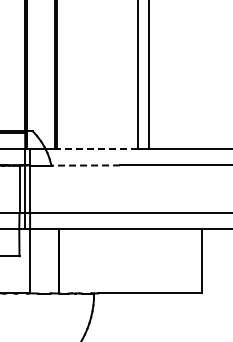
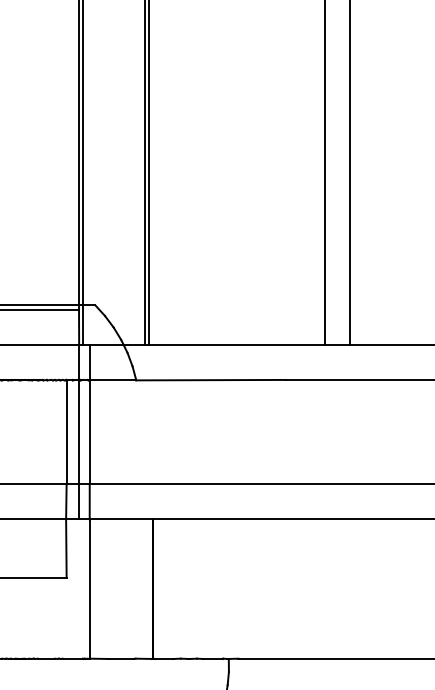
line: (97, 149) -> (236, 345), dashed -> solid
line: (85, 165) -> (210, 380), dashed -> solid

